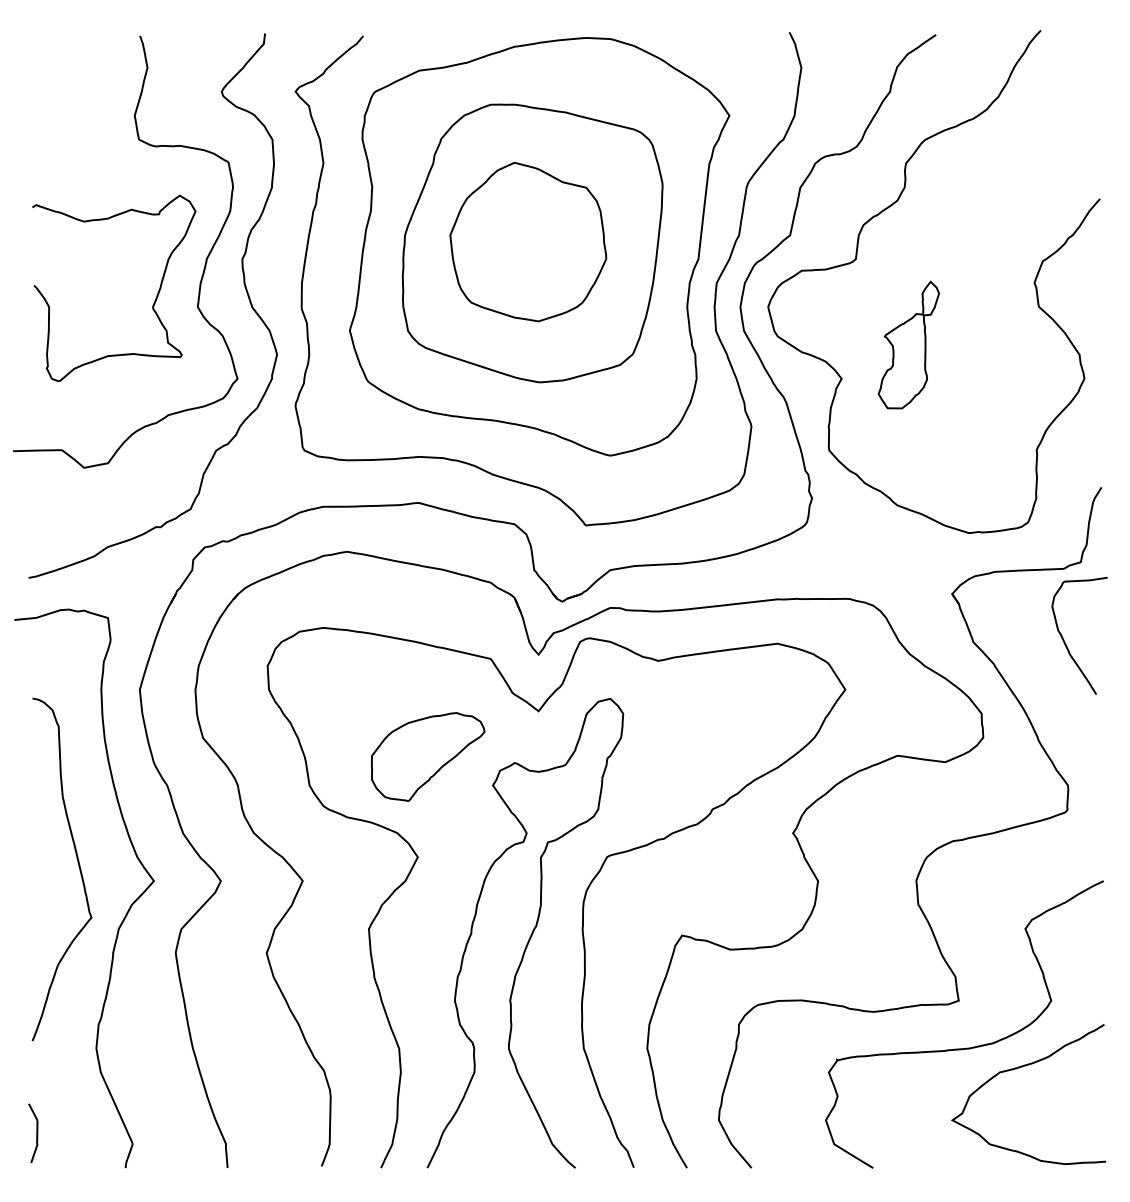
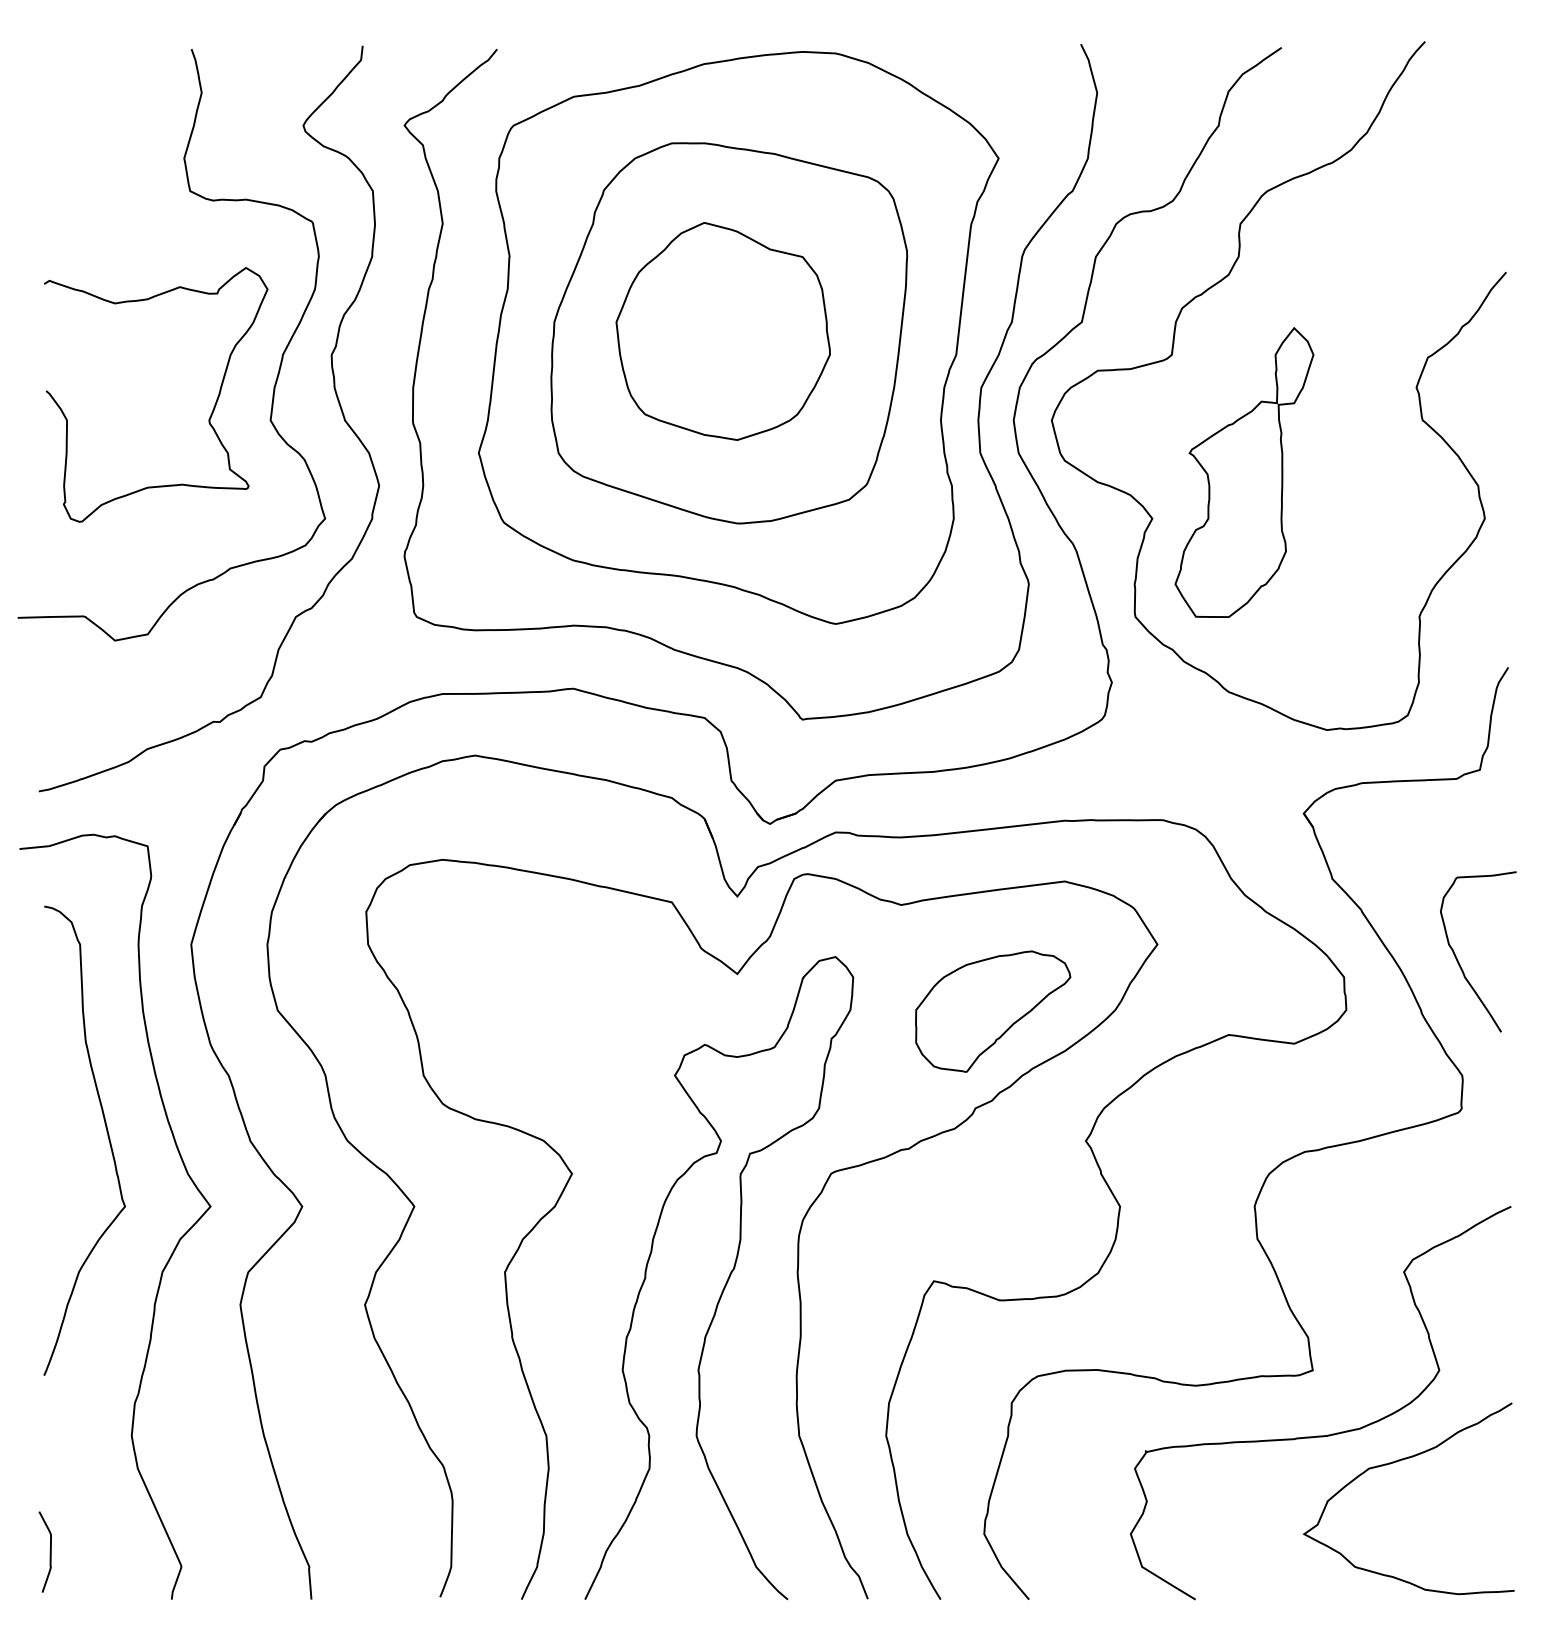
part: (908, 345) -> (1244, 472), size x1.67
curve: (1065, 642) -> (1458, 960), moved
part: (428, 756) -> (993, 1011), moved
curve: (78, 866) -> (107, 1136), moved

